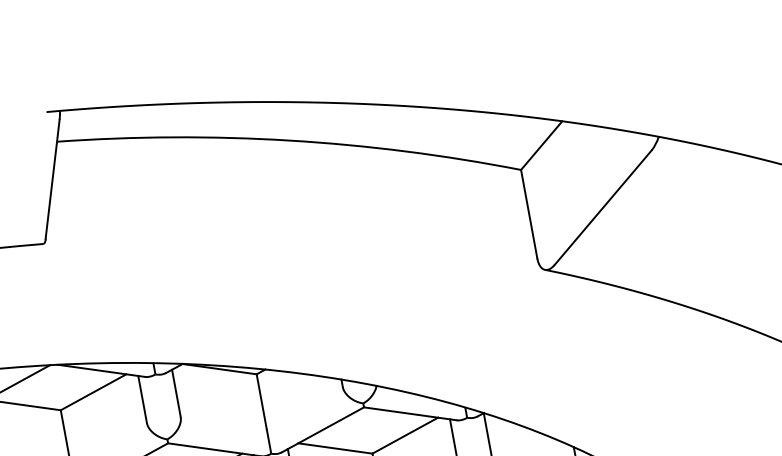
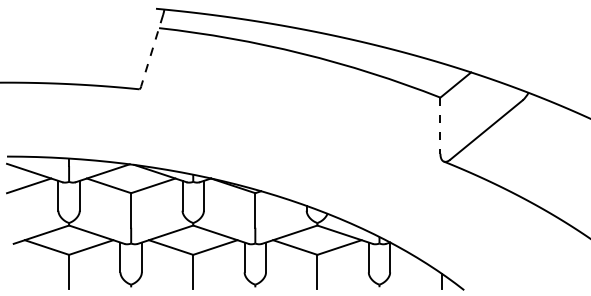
line: (53, 180) -> (152, 51), solid -> dashed
line: (529, 215) -> (440, 126), solid -> dashed

